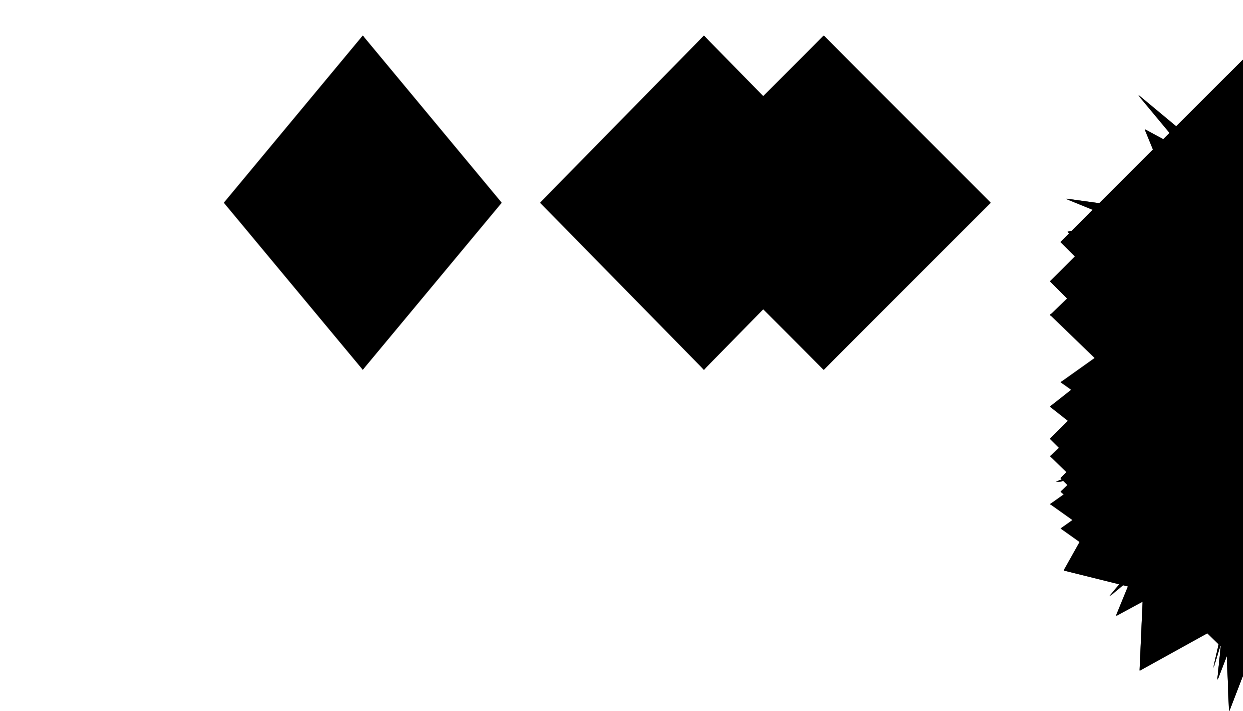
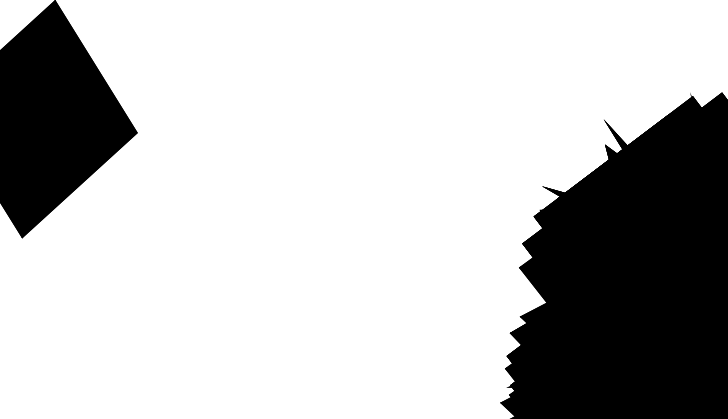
part: (765, 202) -> (326, 159), removed

